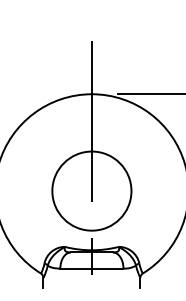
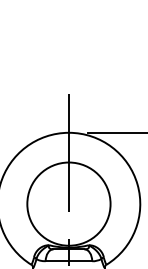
circle: (91, 190) -> (68, 203), size x1.43

